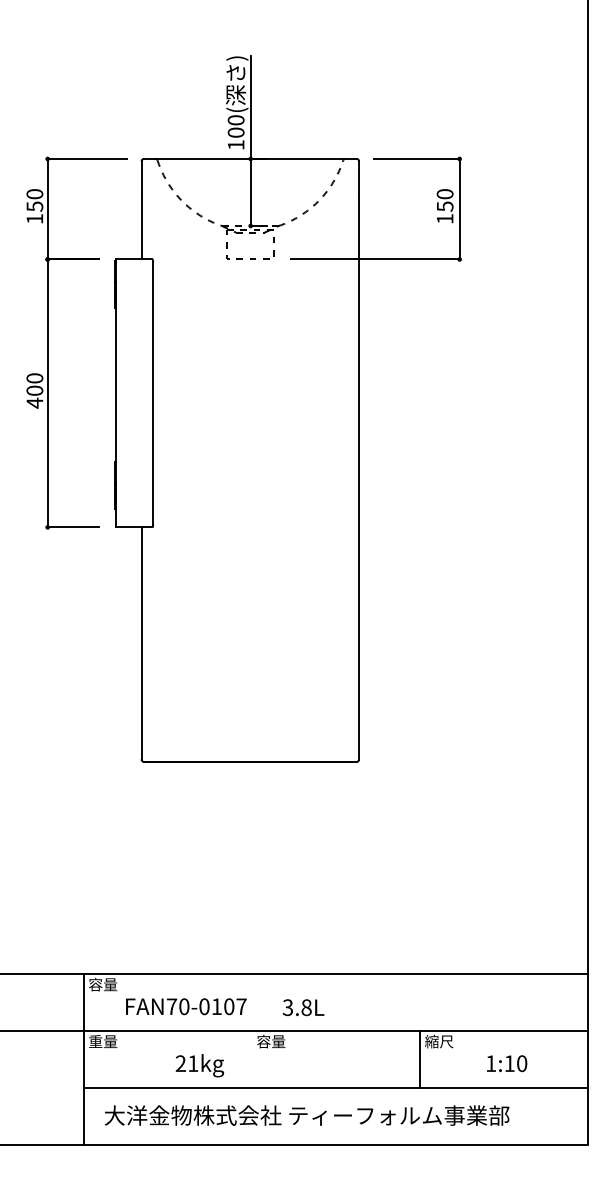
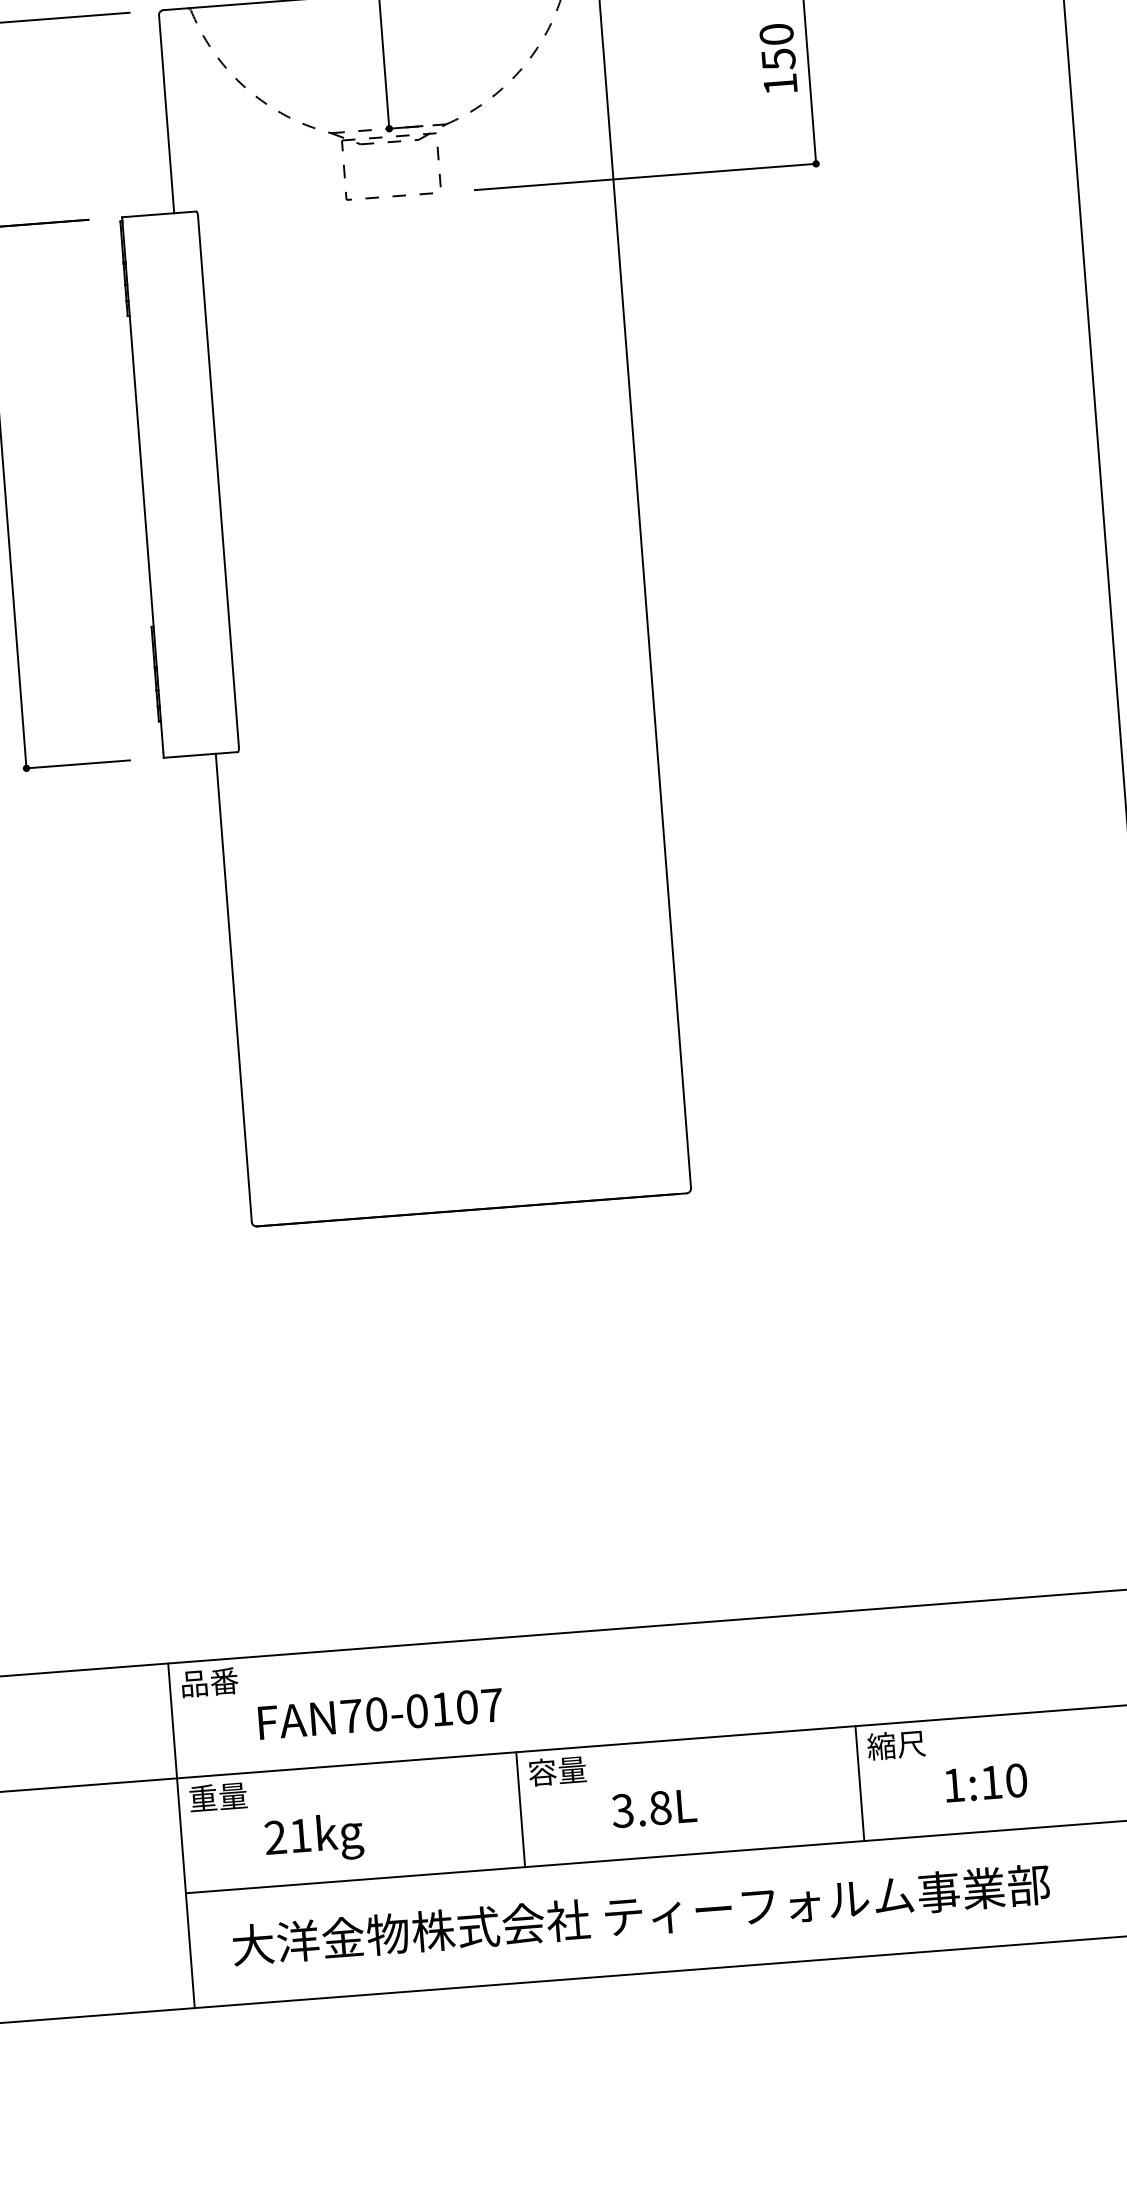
text: (103, 984) -> (210, 1681), 容量 -> 品番
text: (303, 1007) -> (654, 1808), moved
line: (251, 1058) -> (520, 1808), added
text: (507, 1063) -> (987, 1782), moved
text: (199, 1065) -> (313, 1838), moved

